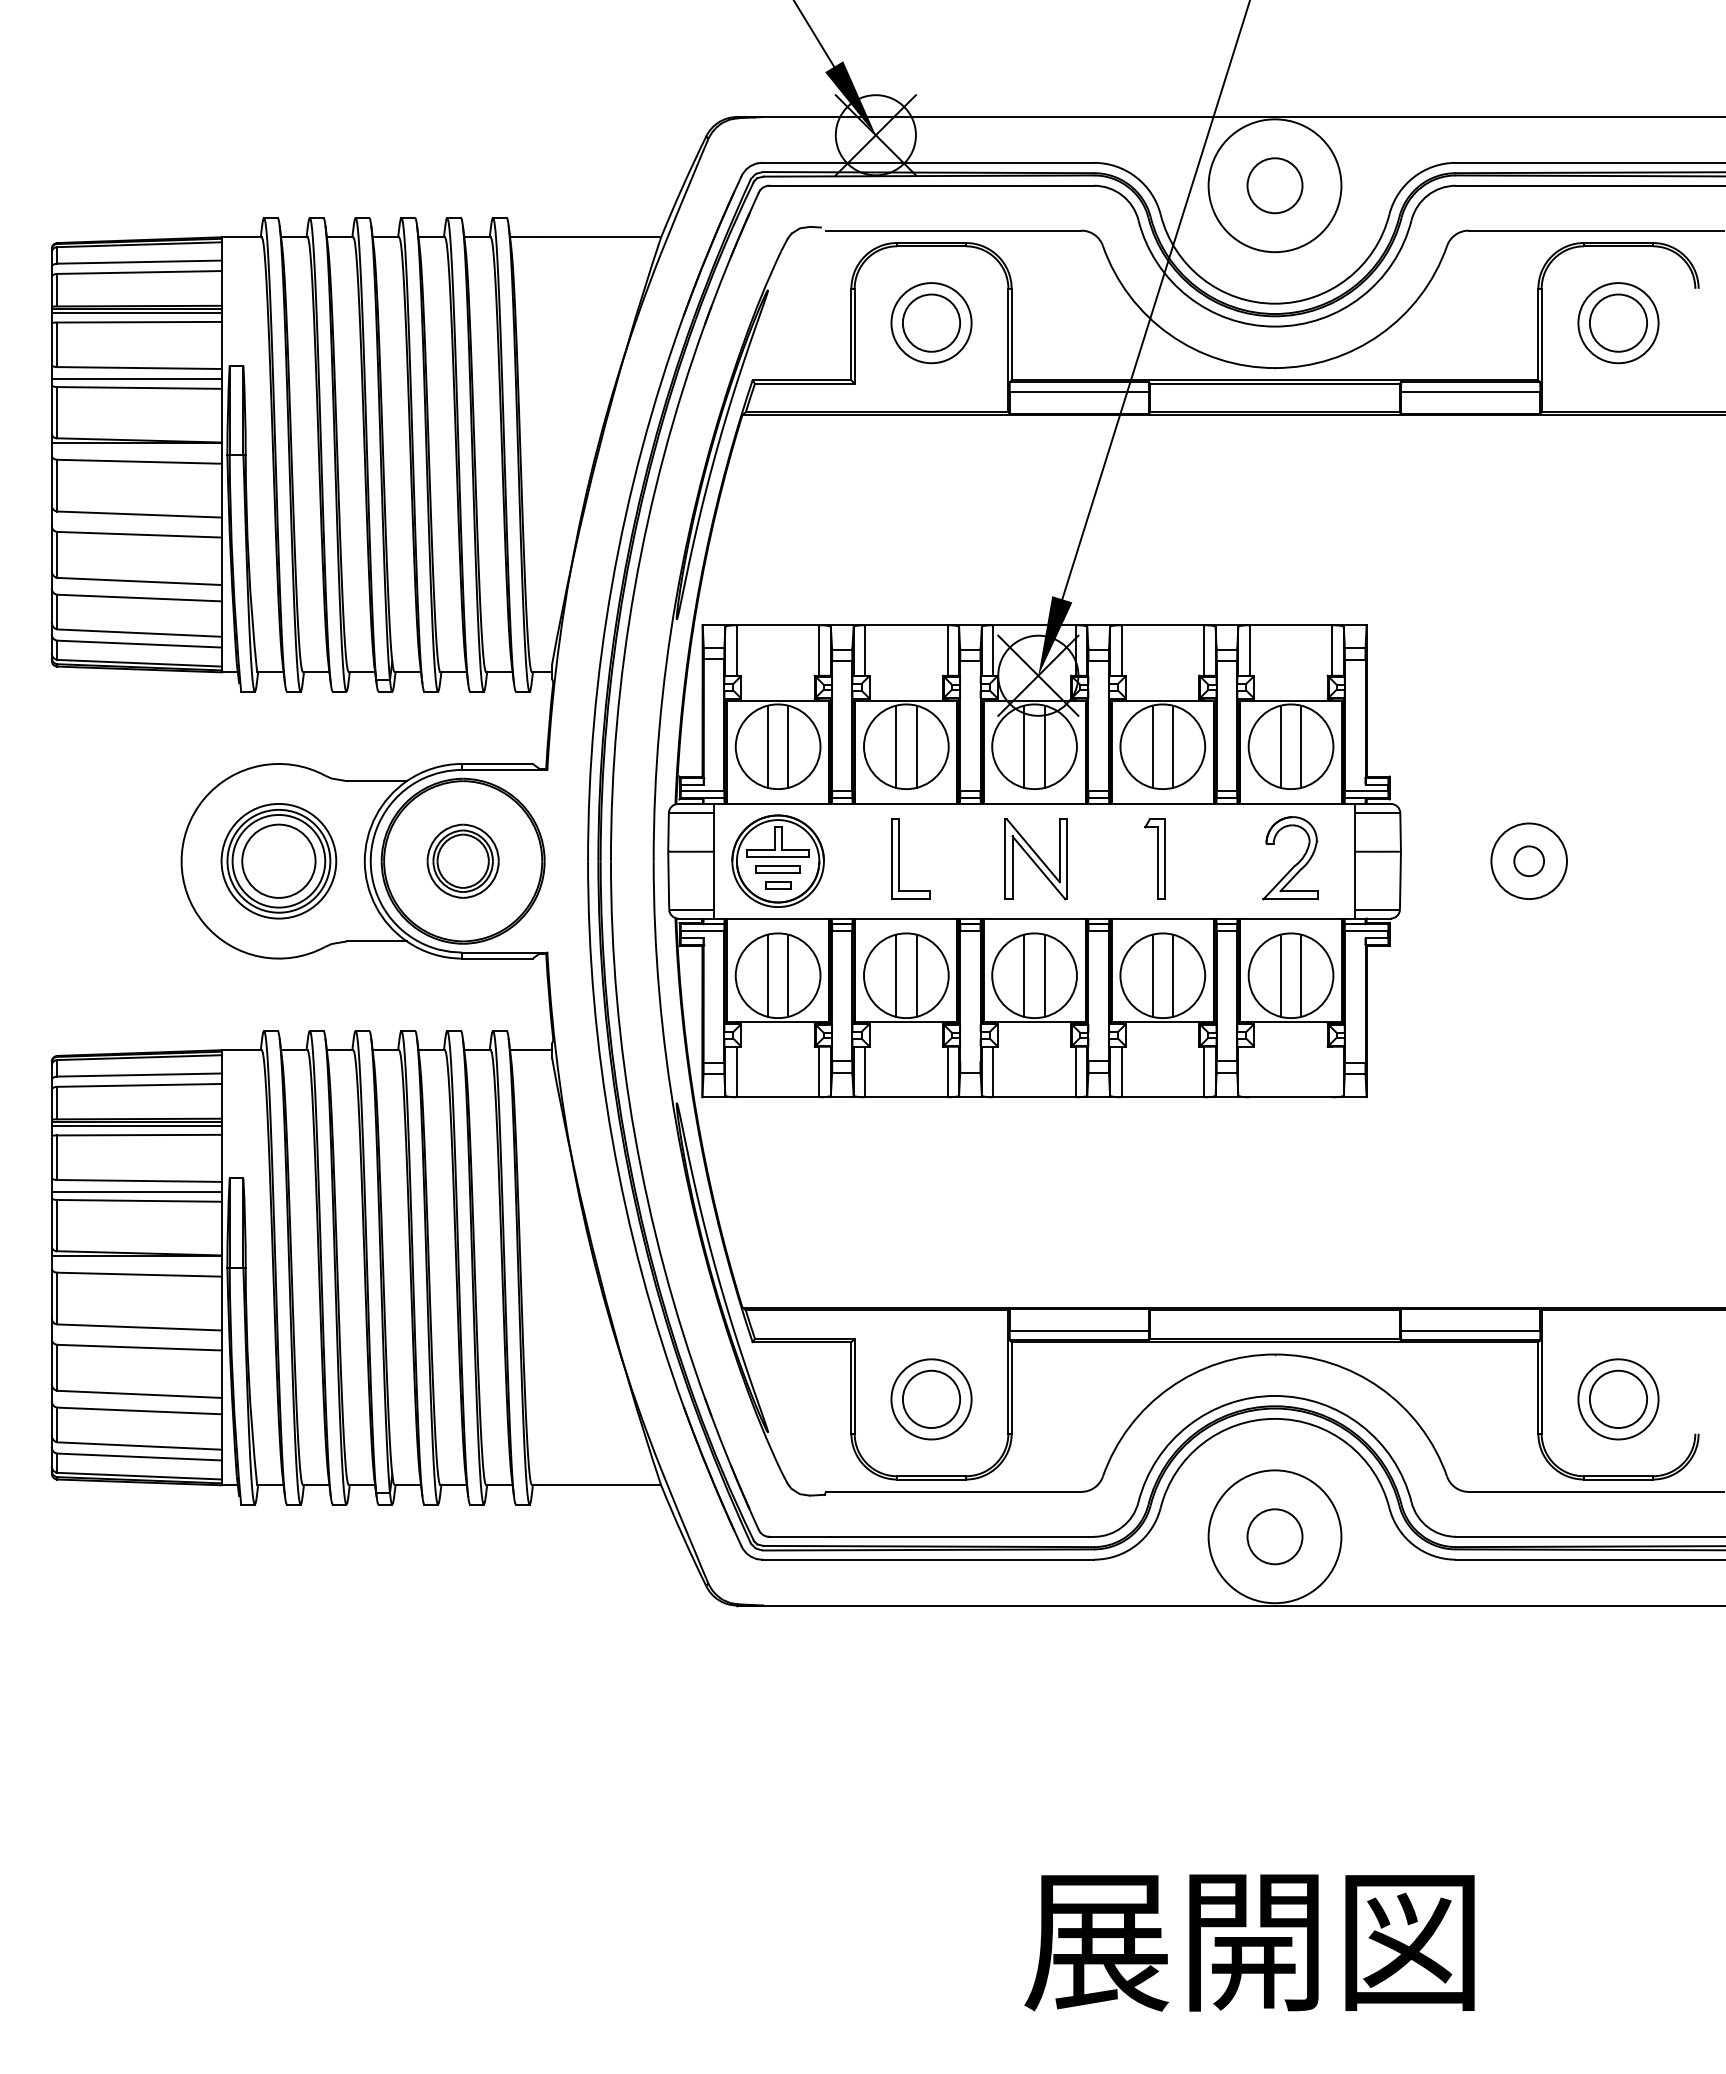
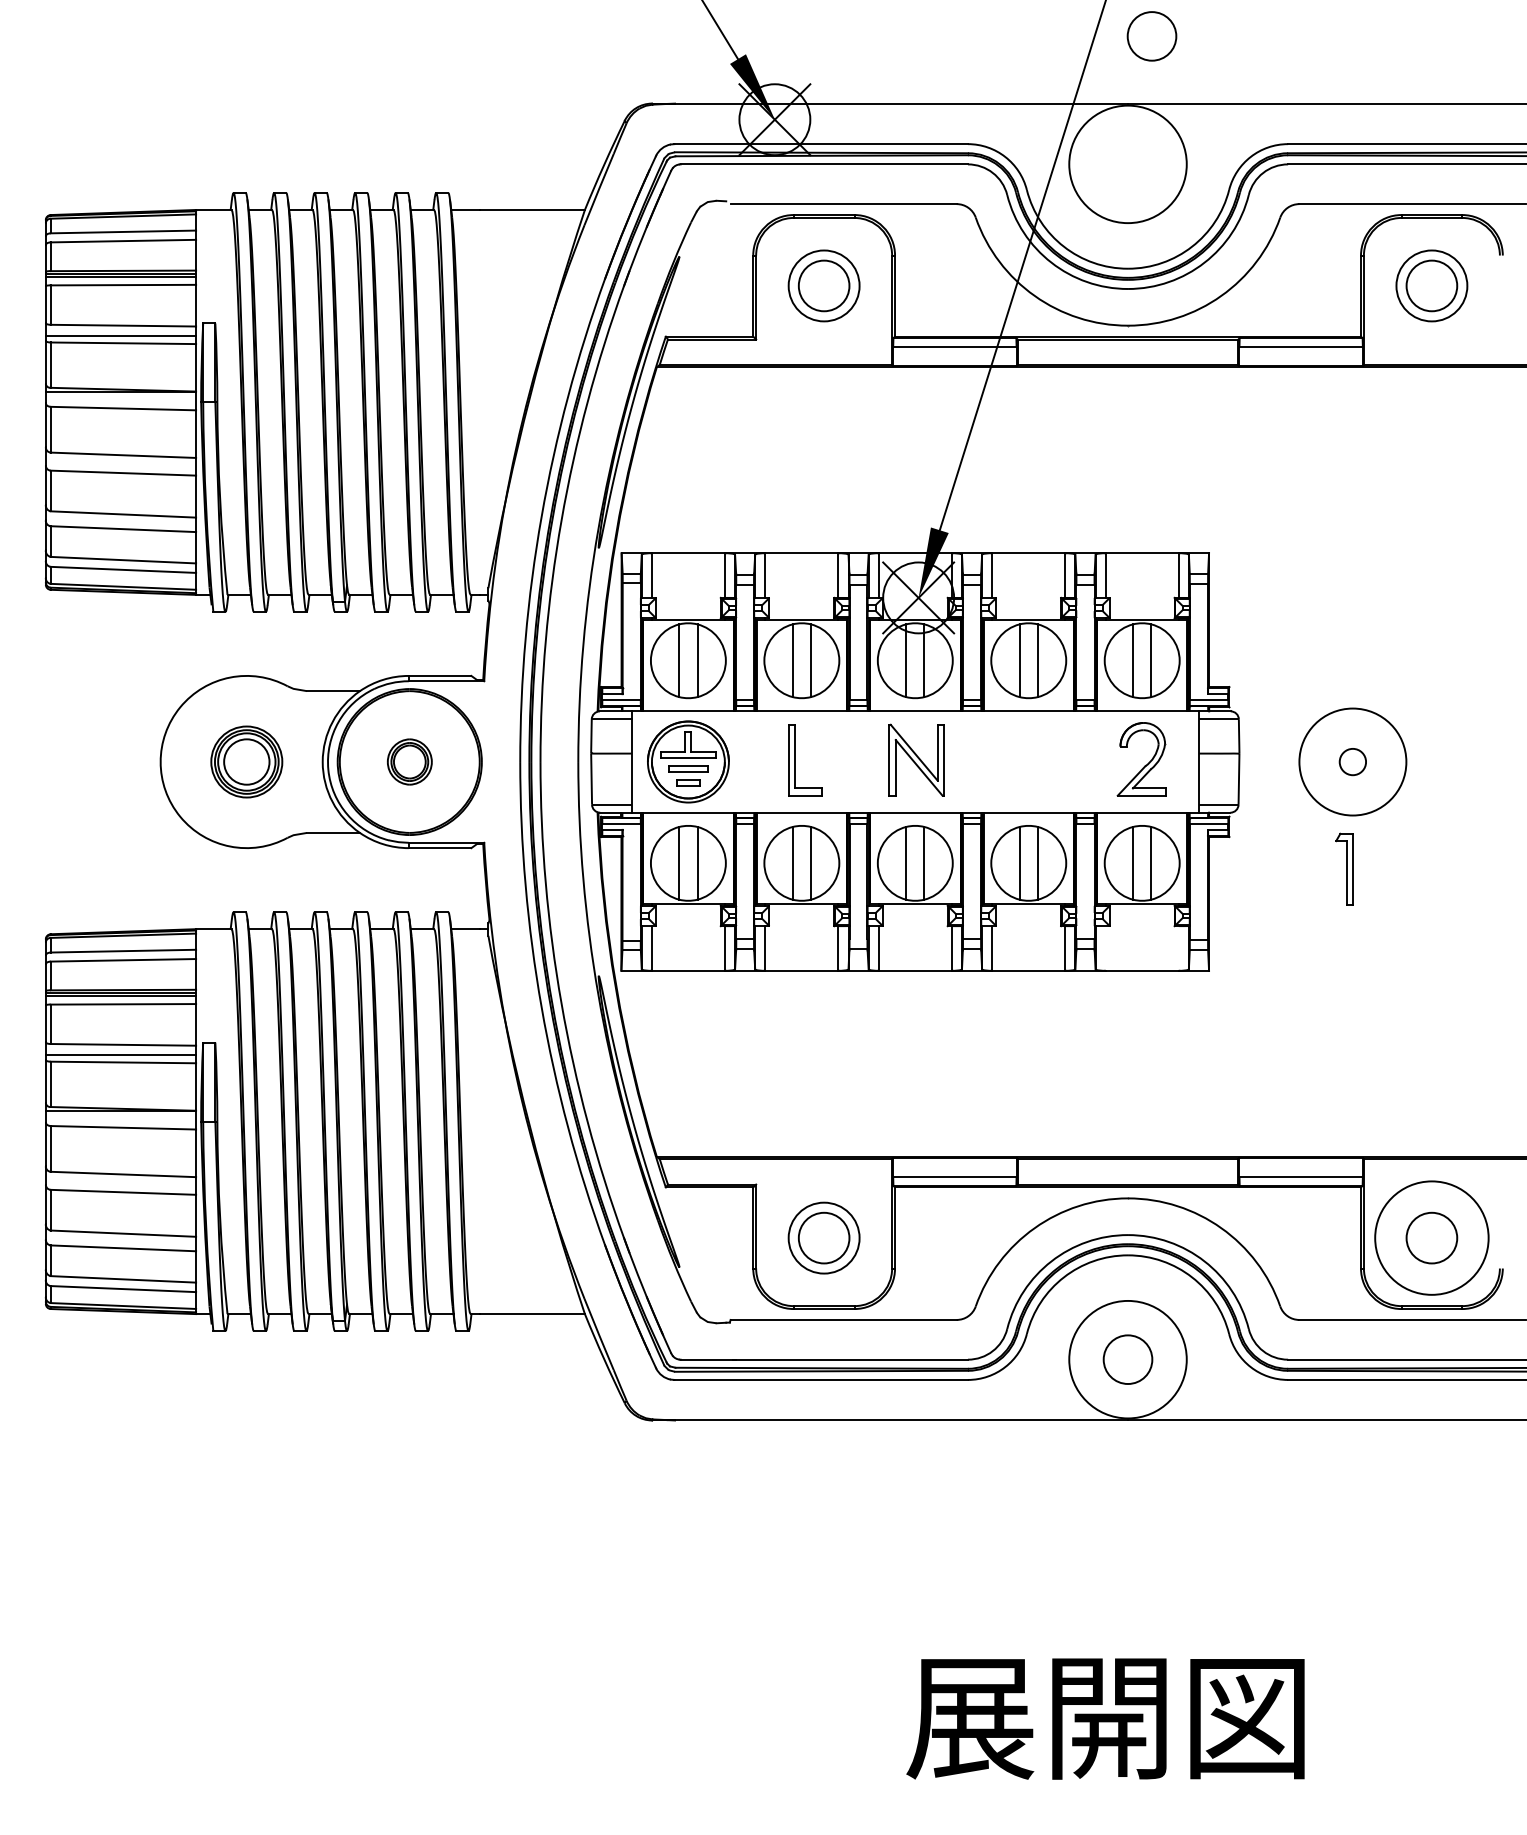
circle: (1274, 185) -> (1151, 36), moved
part: (1154, 858) -> (1344, 868), moved
part: (278, 860) -> (246, 761), size x0.7
part: (462, 860) -> (409, 761), size x0.7
circle: (1528, 860) -> (1352, 761), size x1.6
circle: (1618, 1398) -> (1431, 1237), size x1.6

